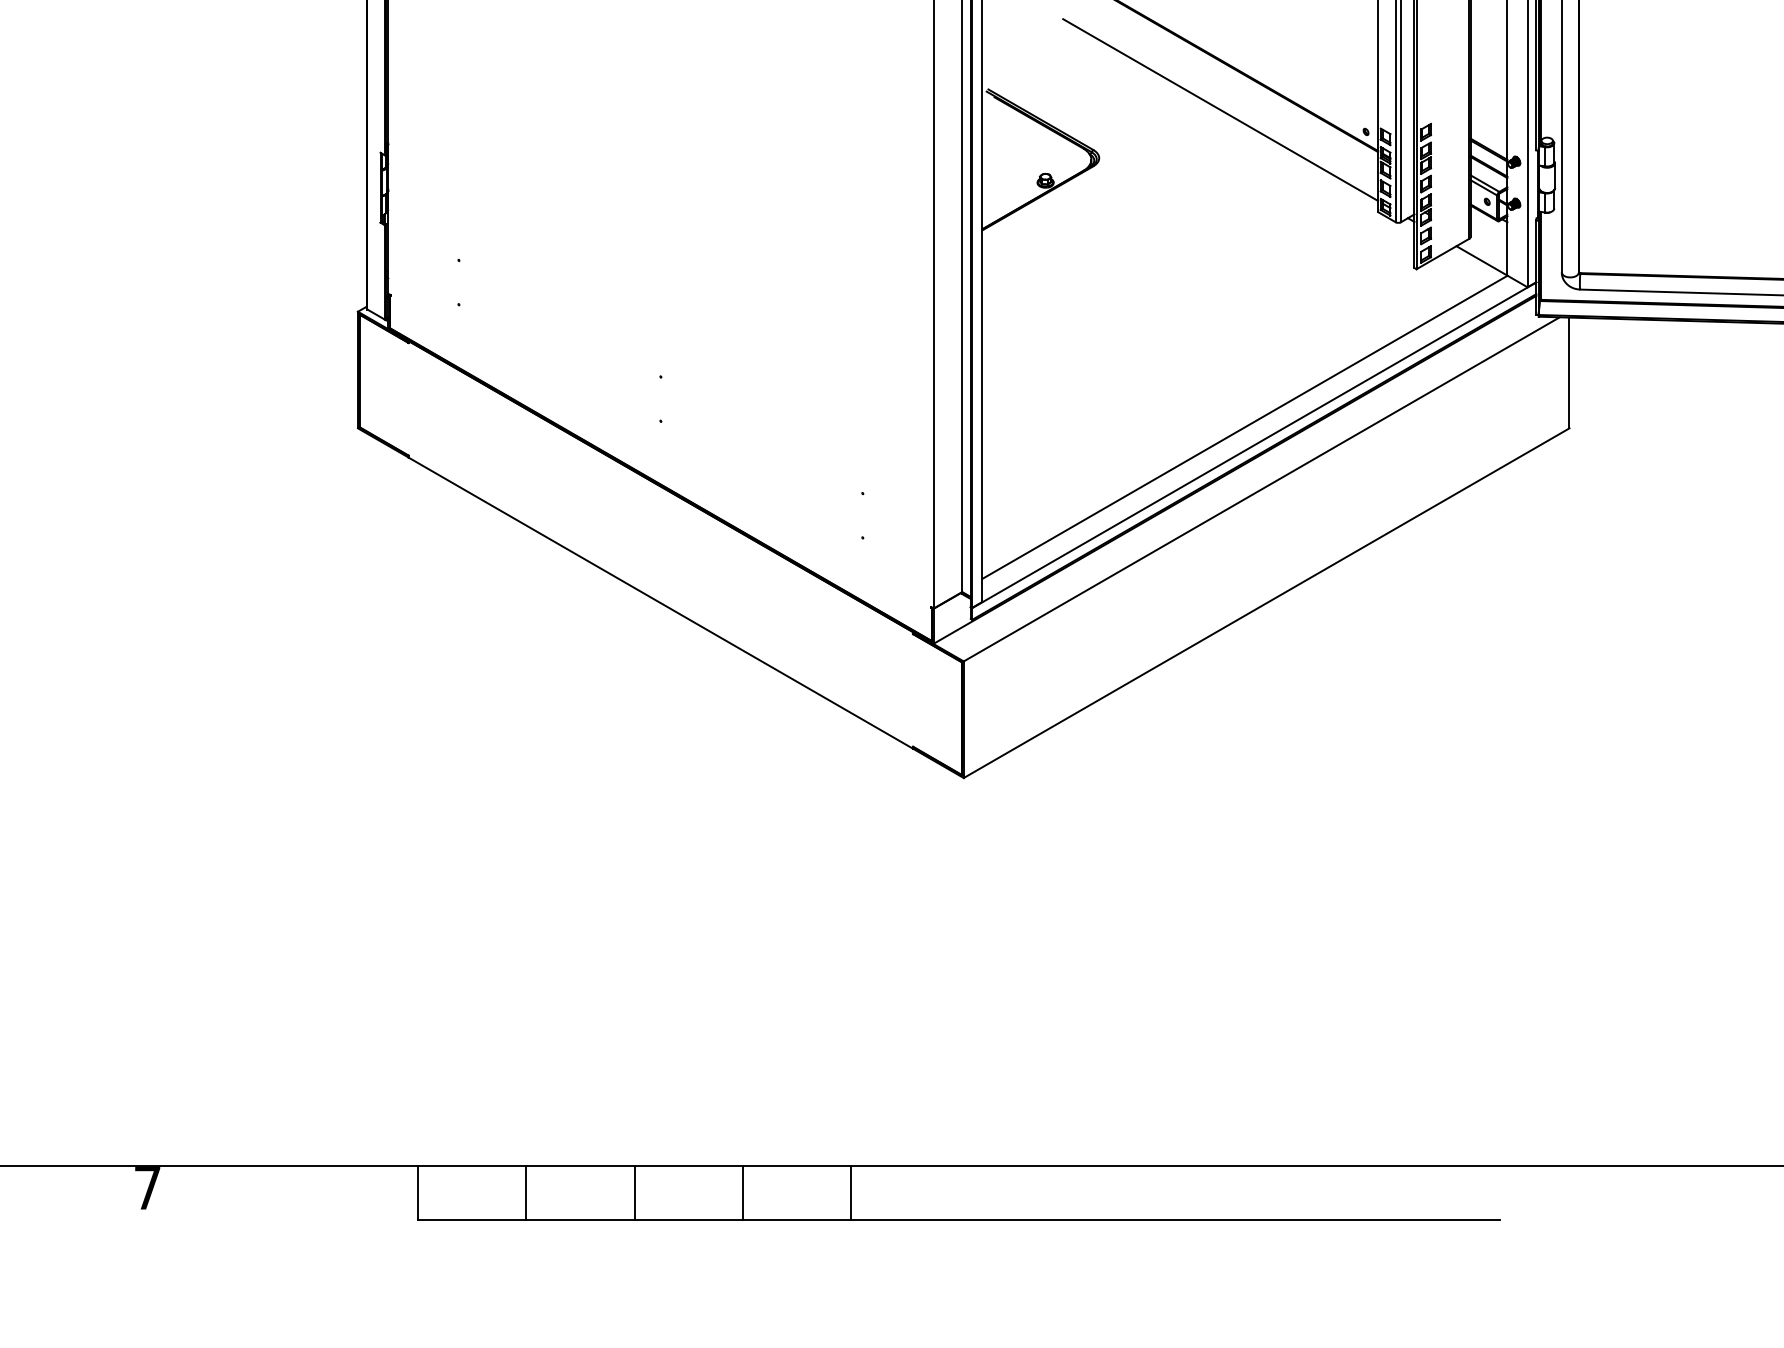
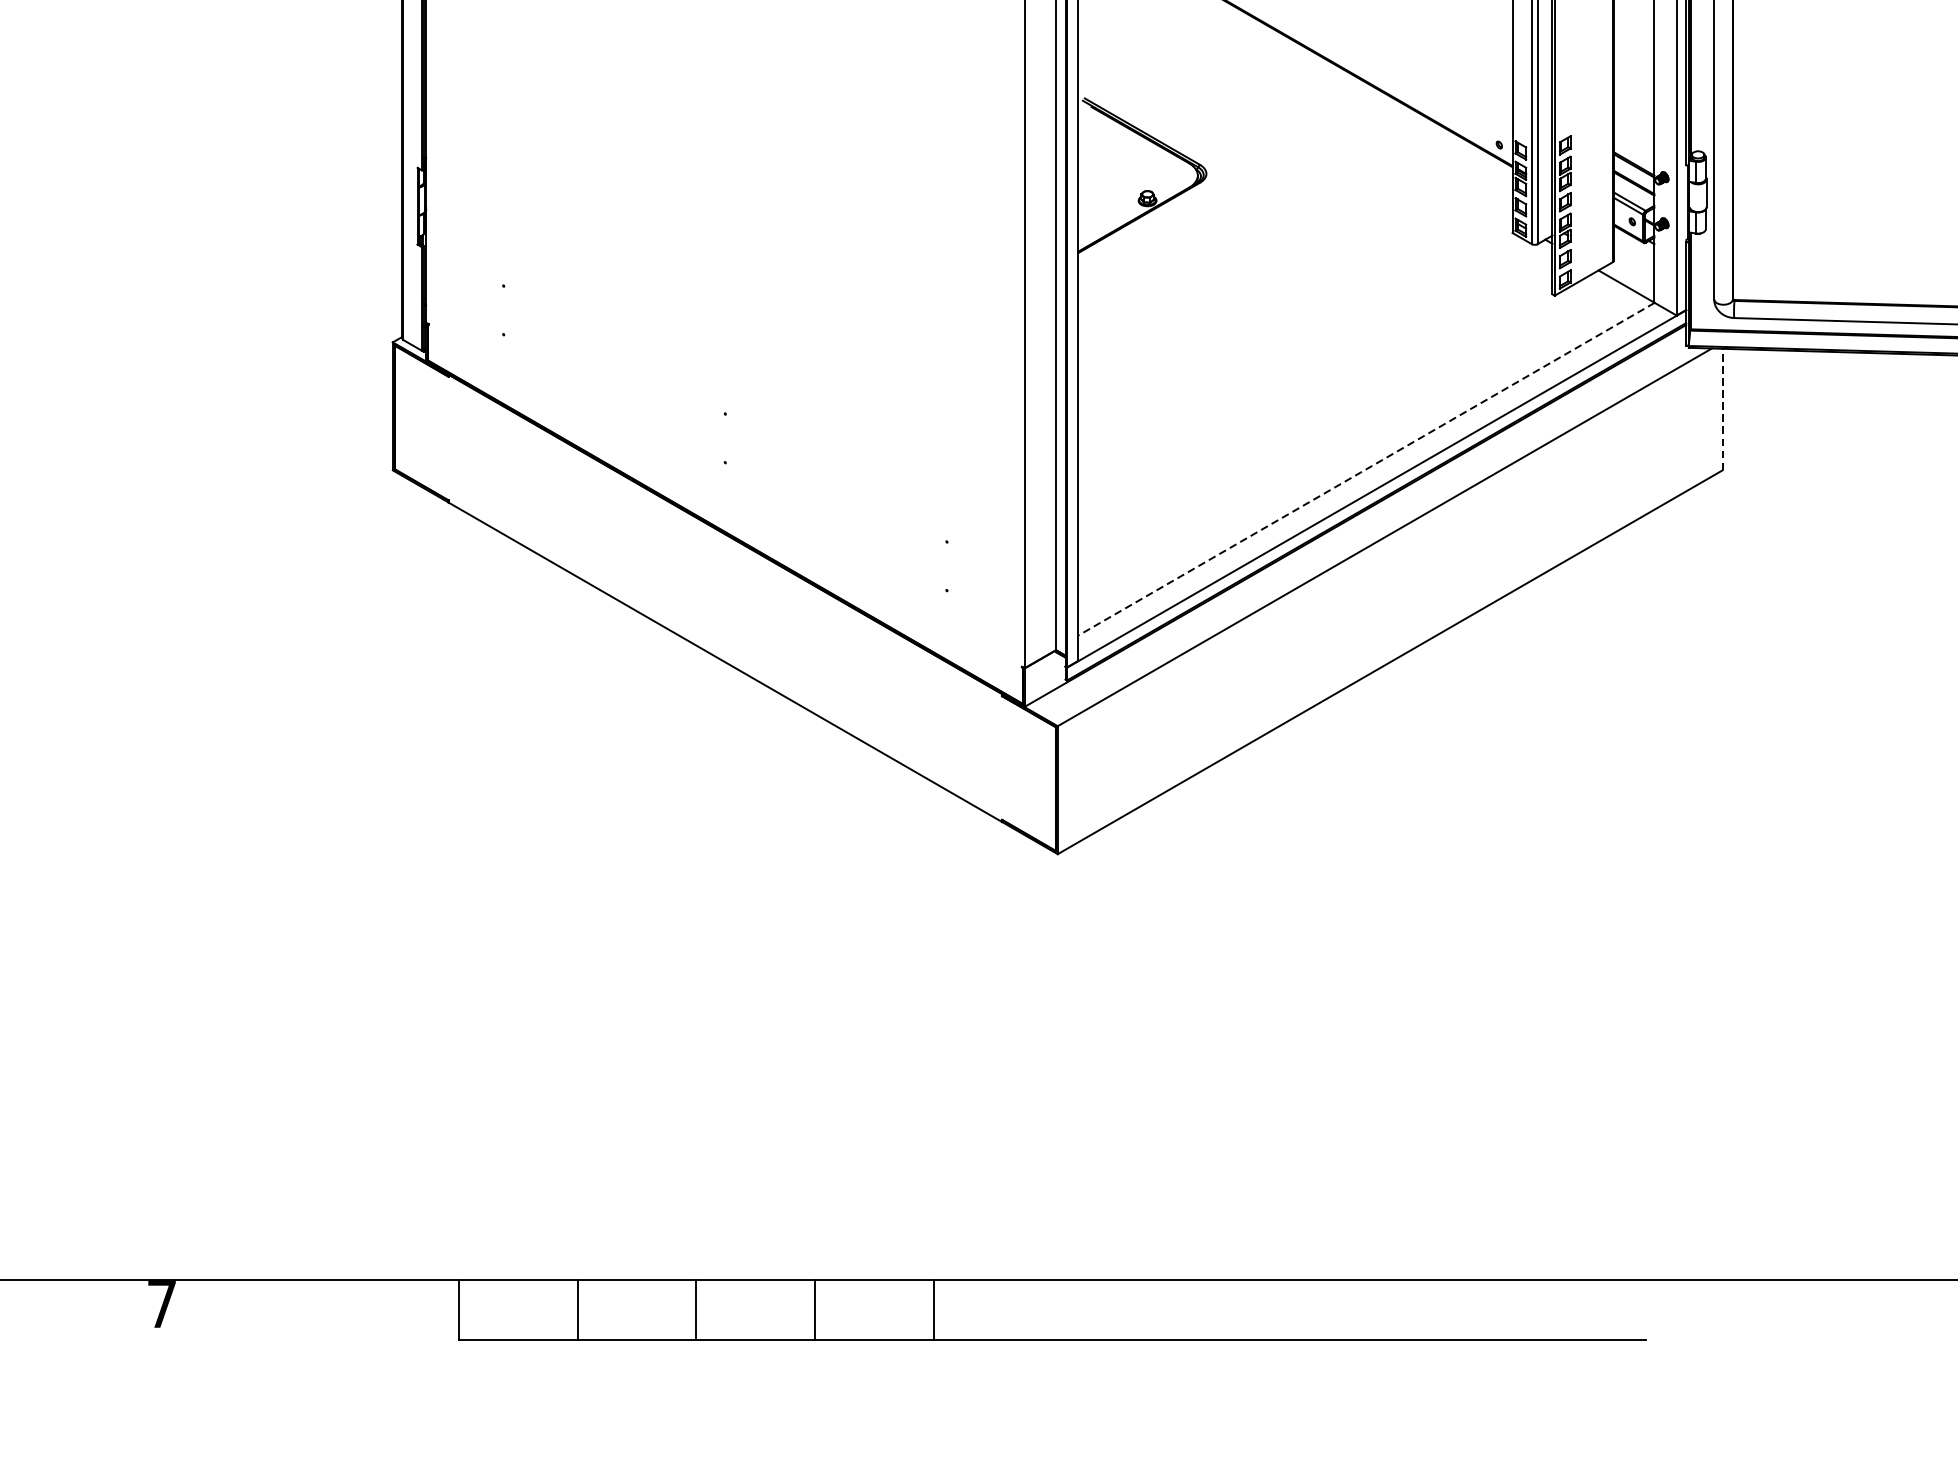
line: (1220, 109) -> (1339, 120), removed
line: (1569, 372) -> (1722, 409), solid -> dashed
line: (1244, 427) -> (1365, 469), solid -> dashed

